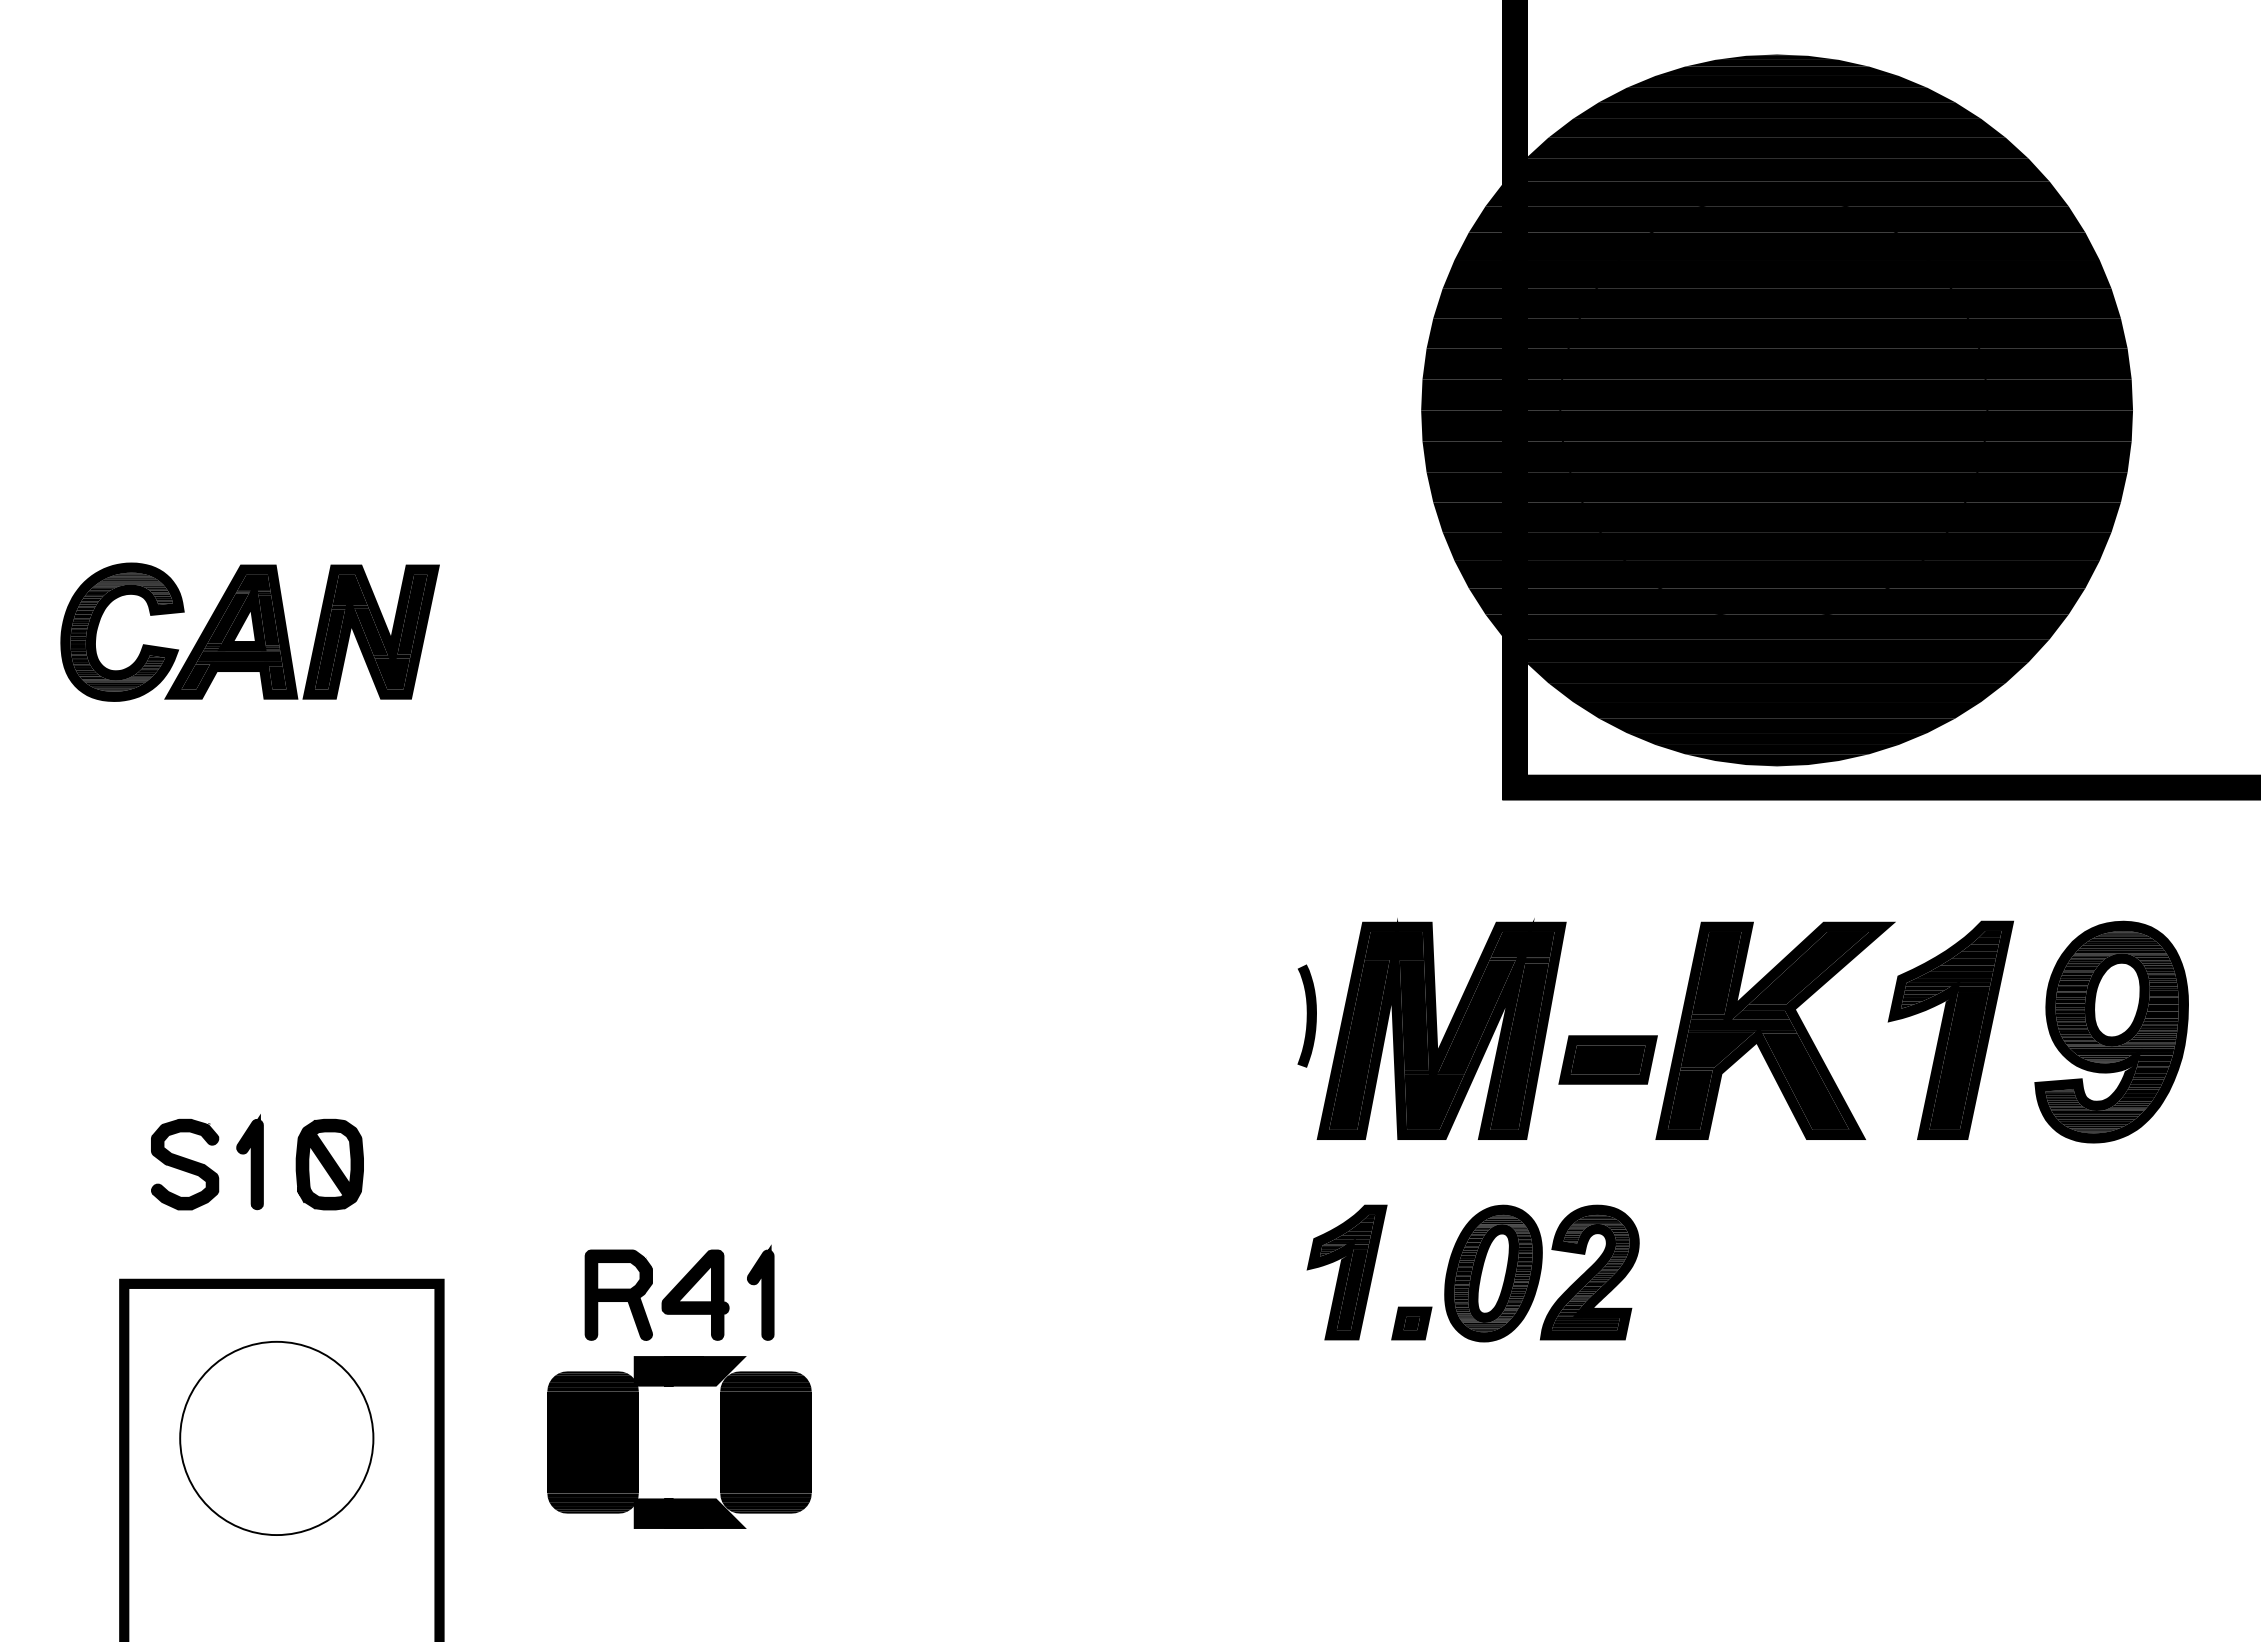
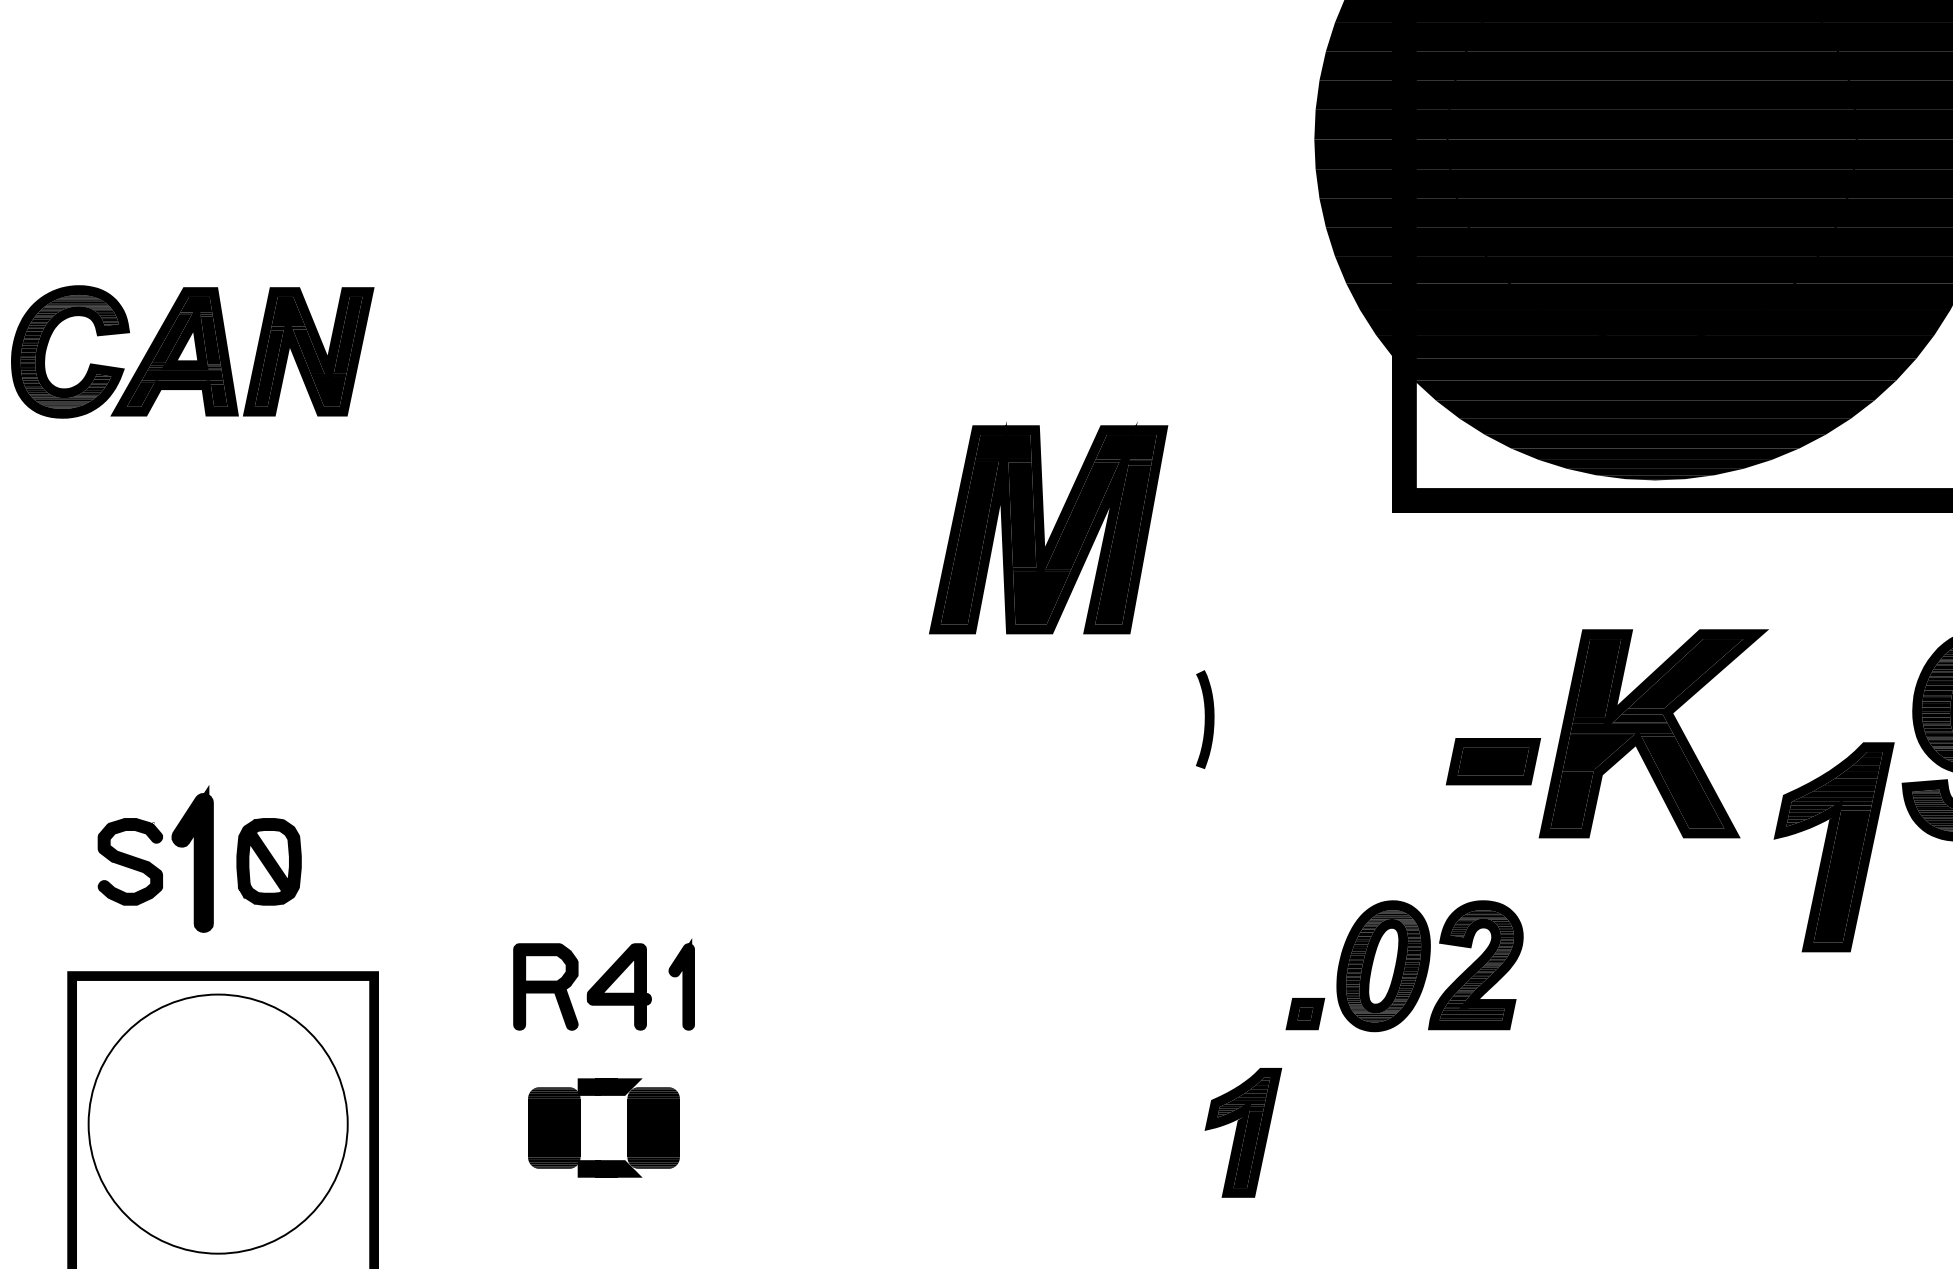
part: (1441, 1028) -> (1048, 527), moved
part: (1950, 1029) -> (1833, 846), moved
part: (249, 1162) -> (192, 859), size x1.6
part: (1346, 1272) -> (1242, 1132), moved
part: (276, 1438) -> (217, 1124), size x1.4
part: (679, 1442) -> (603, 1128), size x0.6

